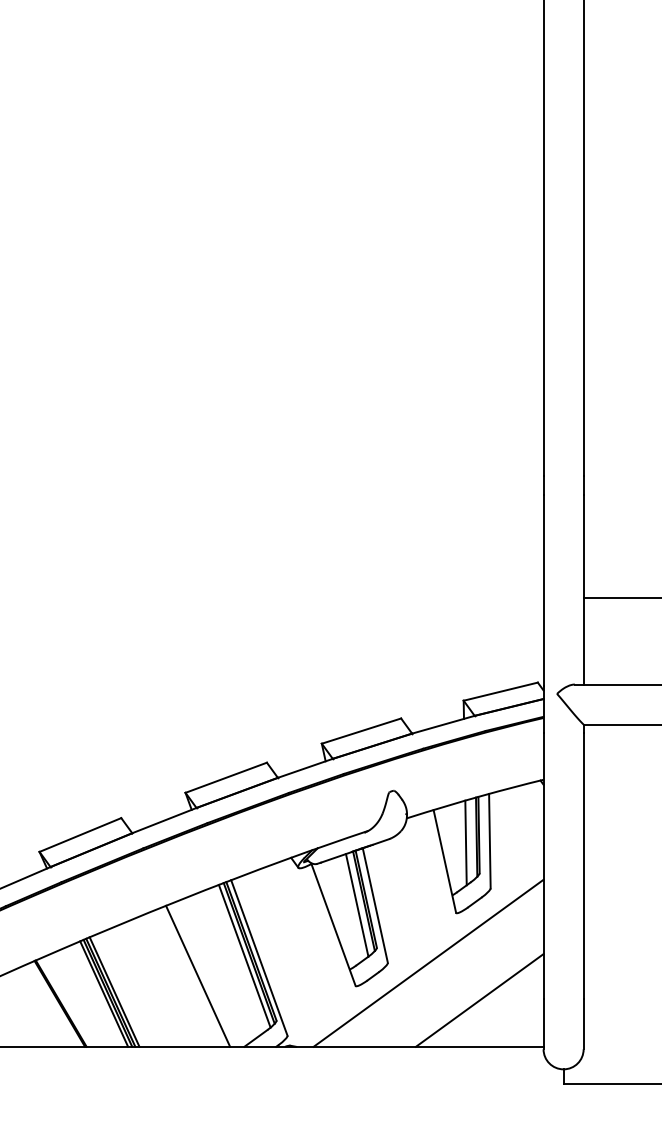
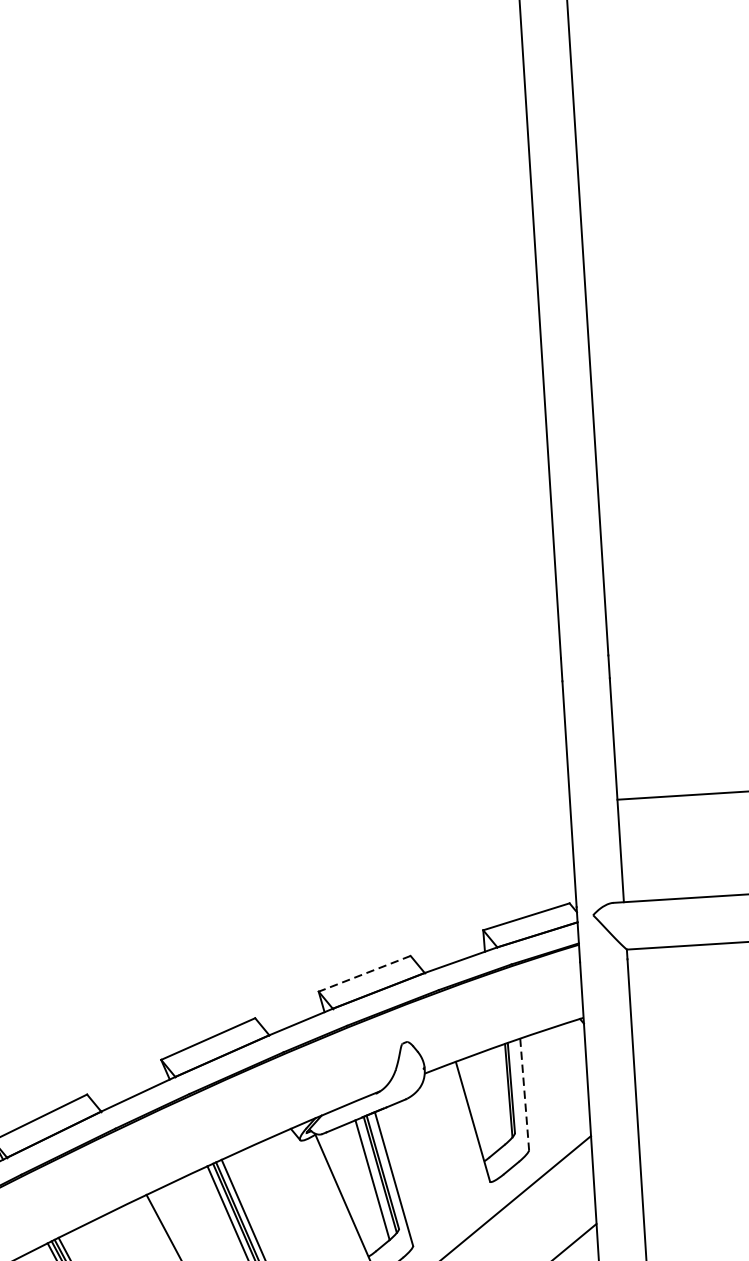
line: (361, 731) -> (364, 974), solid -> dashed
line: (489, 841) -> (524, 1094), solid -> dashed
line: (465, 842) -> (495, 1097), removed

